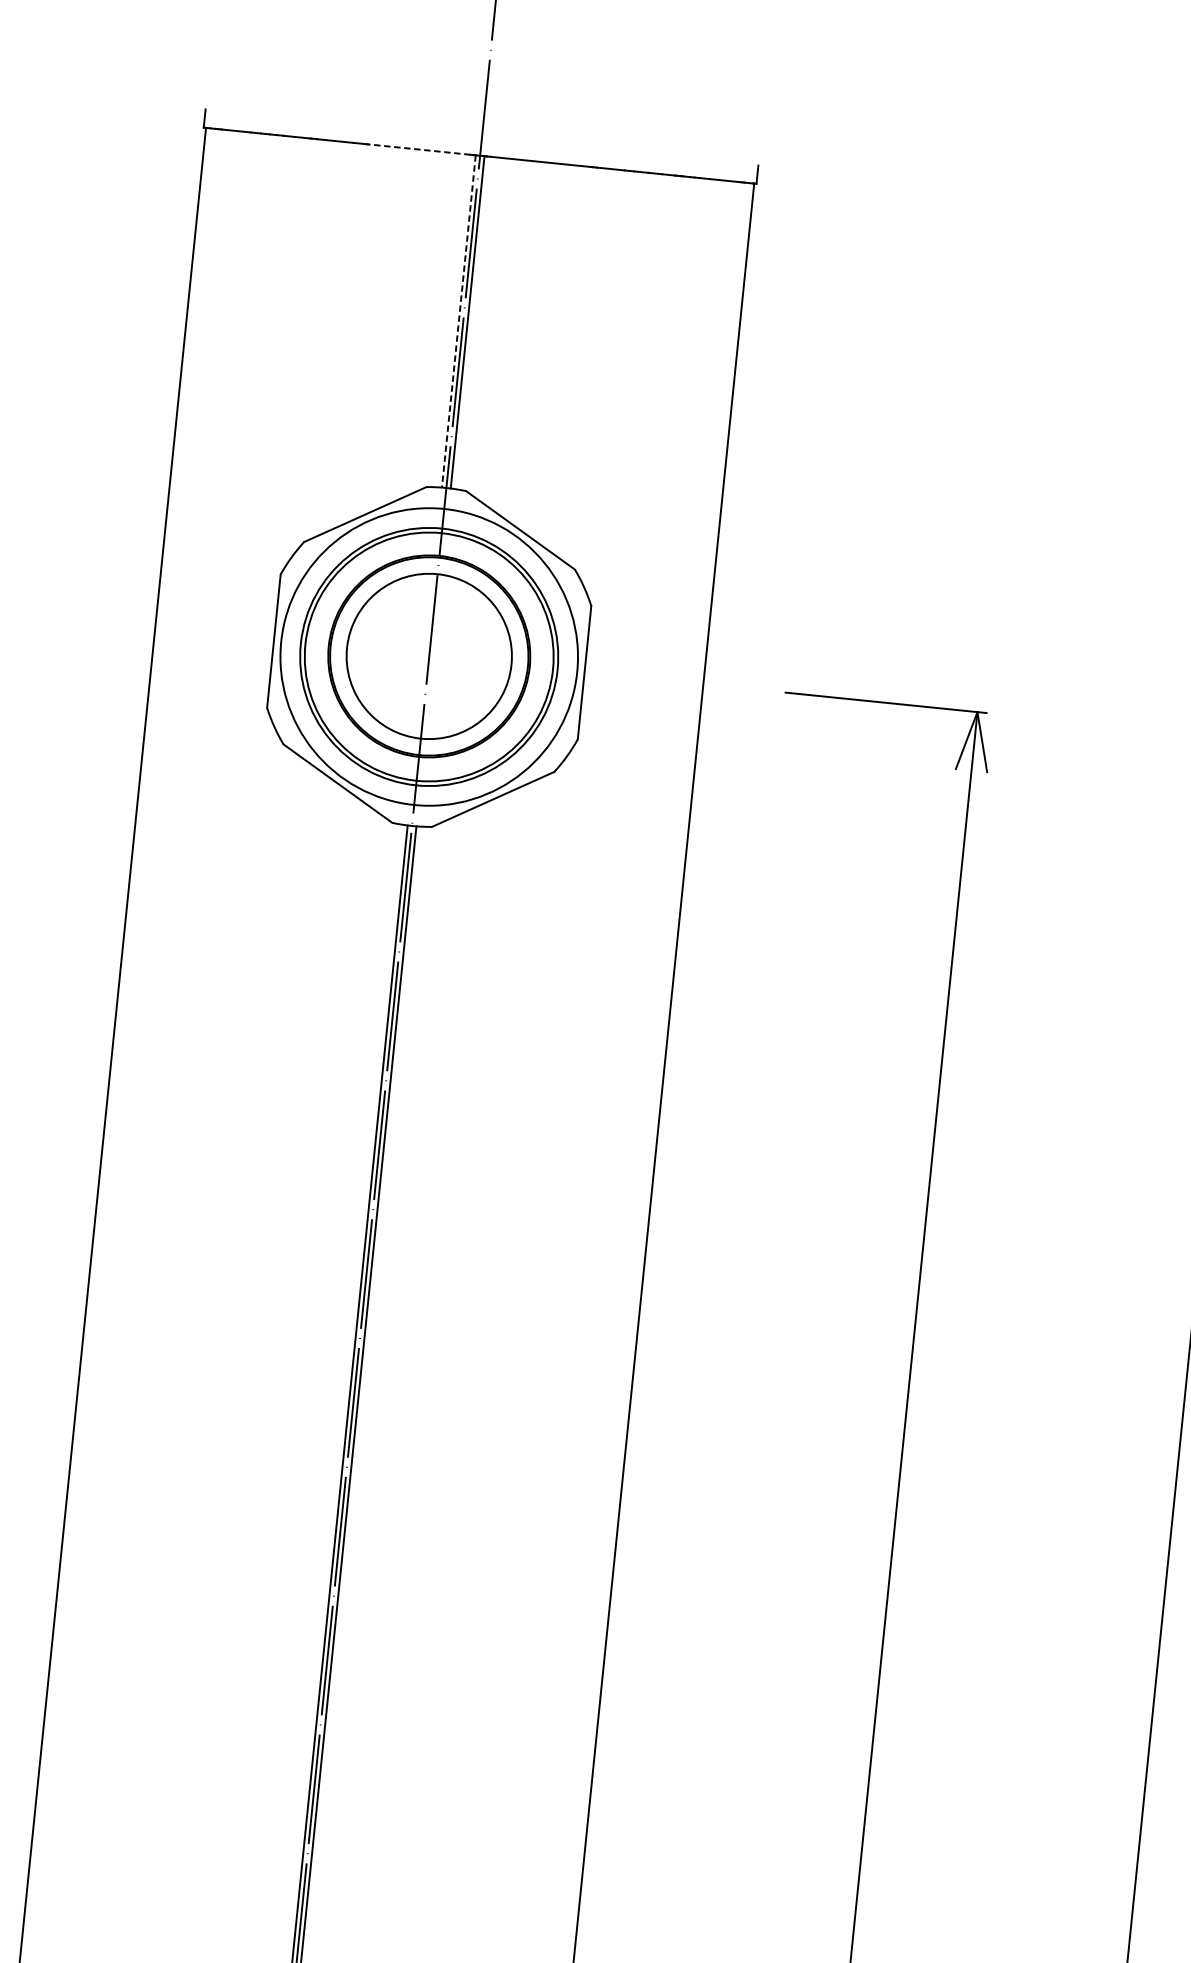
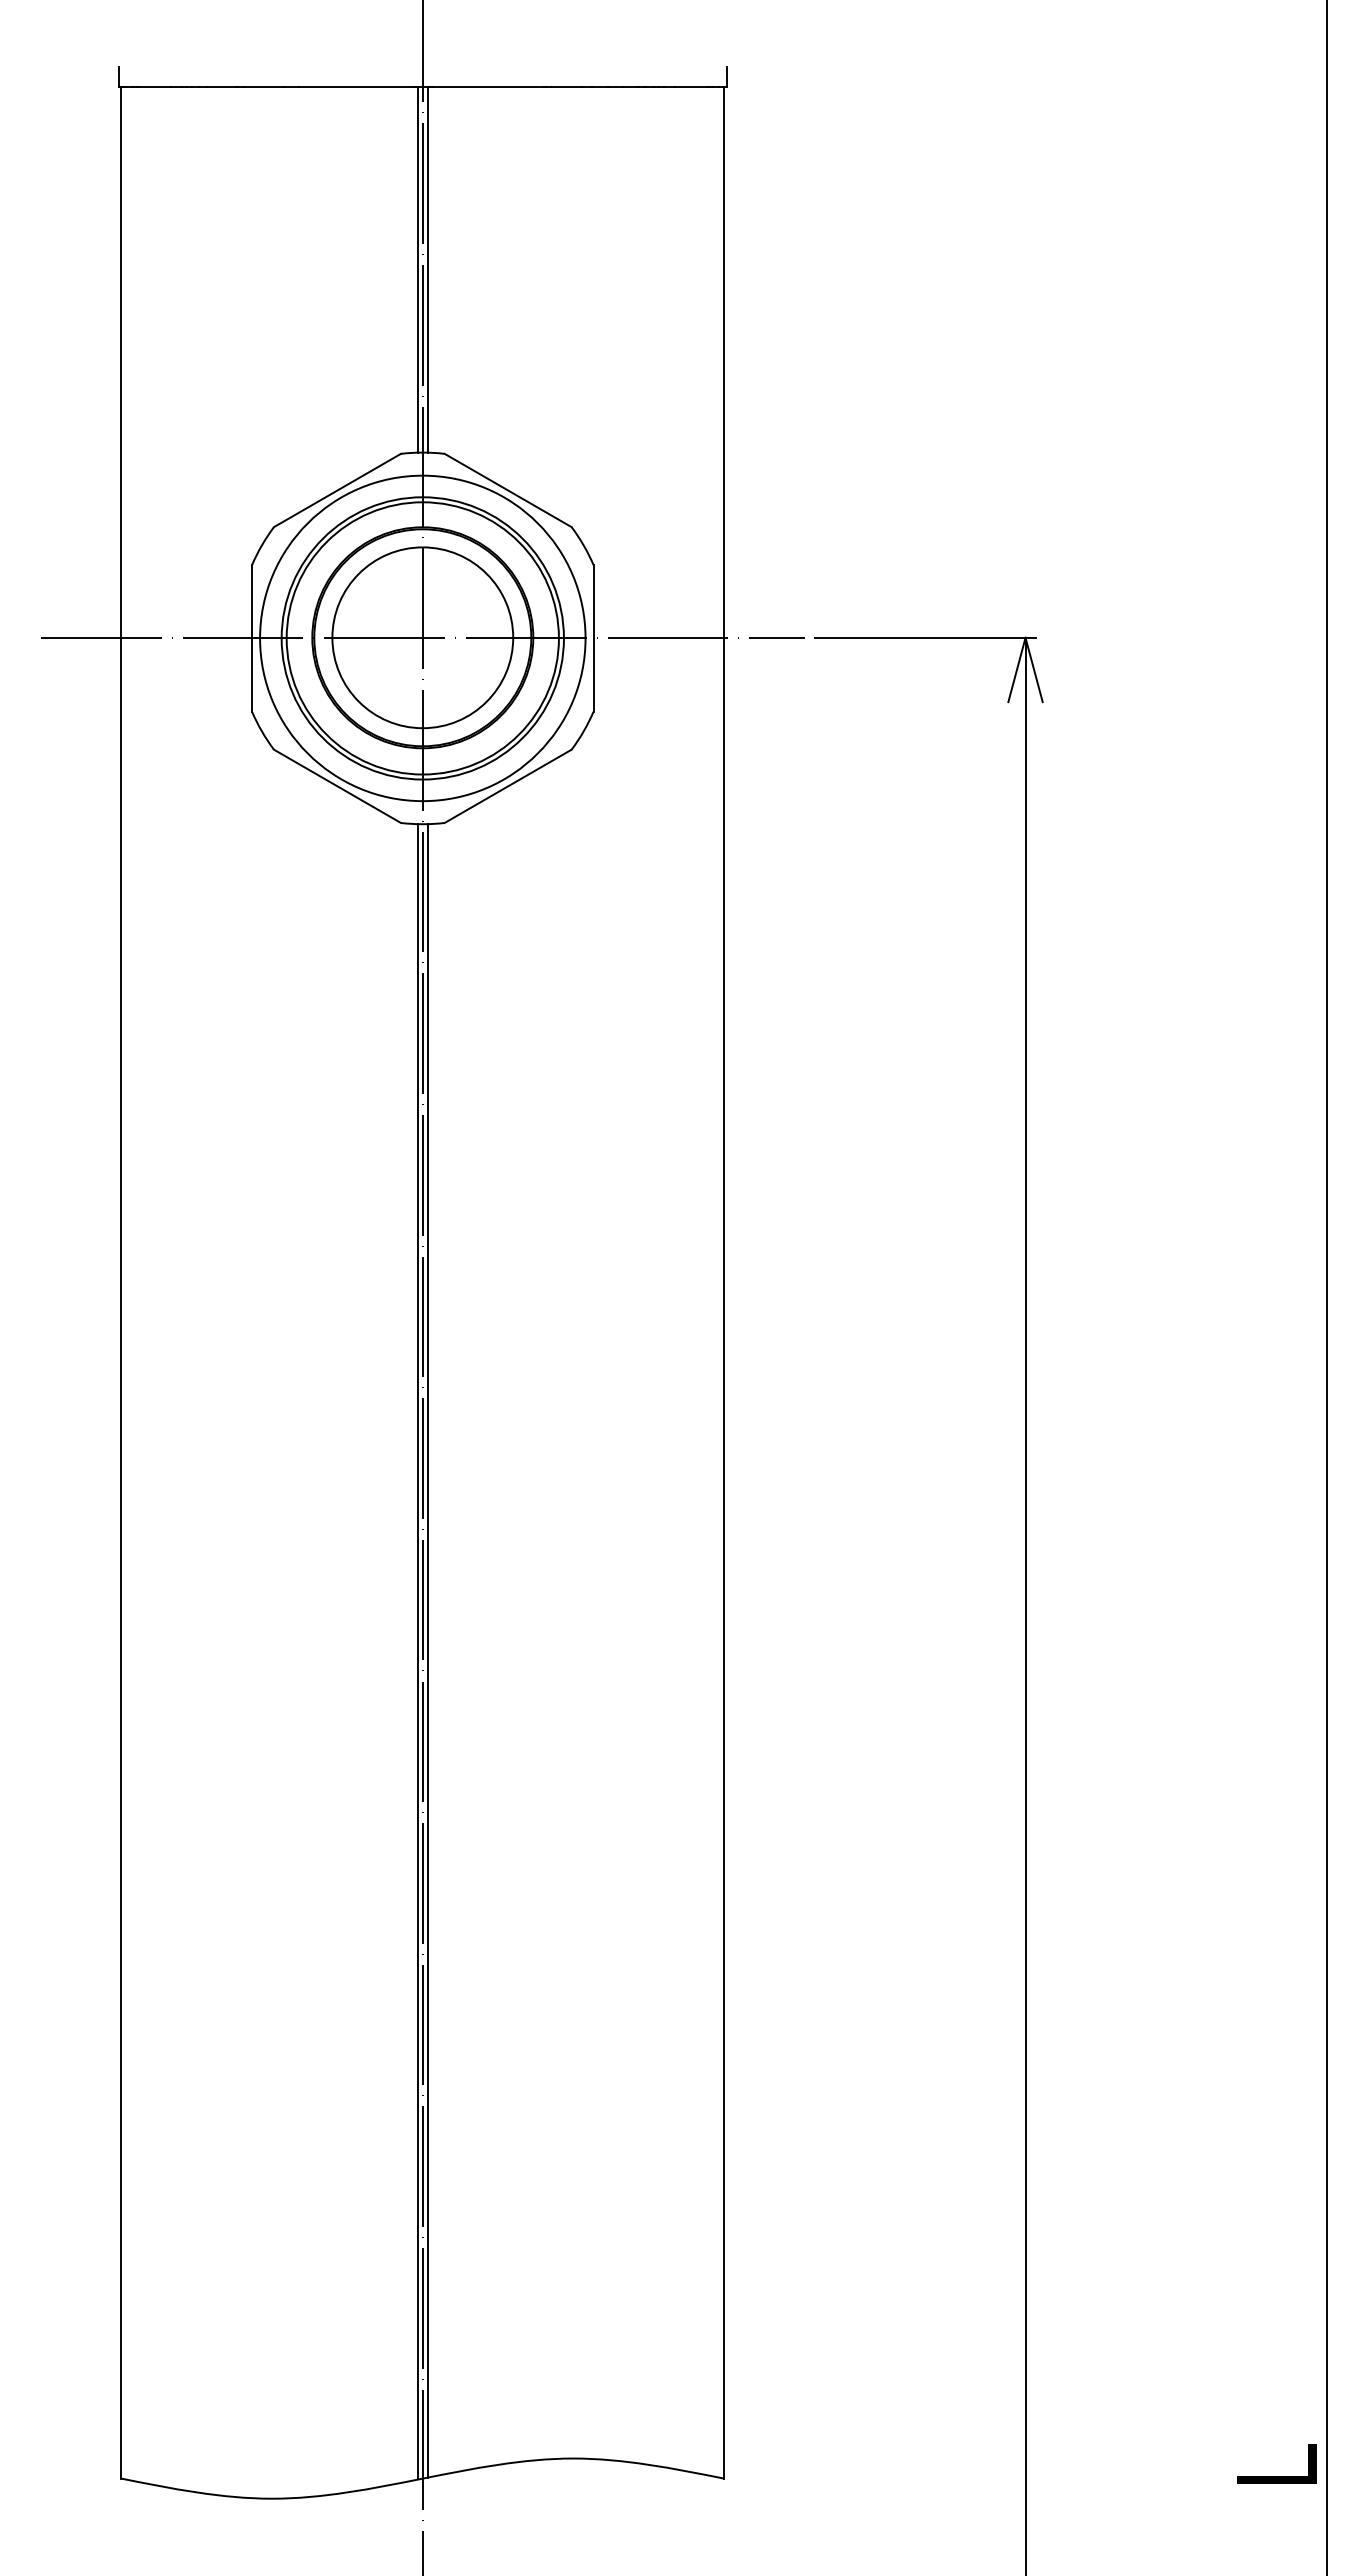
line: (418, 149) -> (355, 87), dashed -> solid
line: (459, 321) -> (418, 269), dashed -> solid
line: (429, 656) -> (422, 637), added

